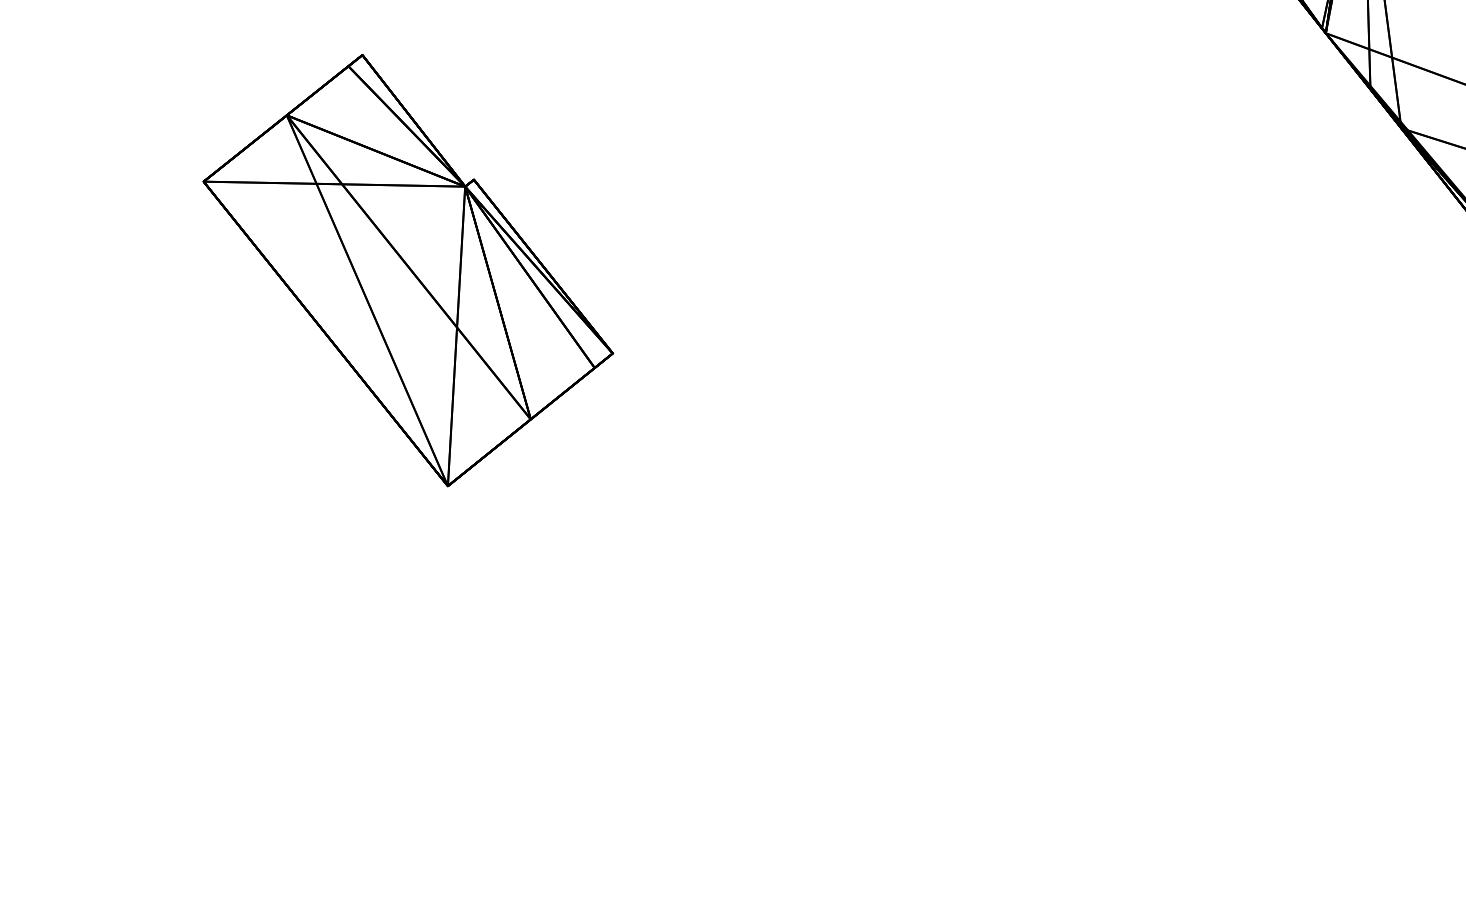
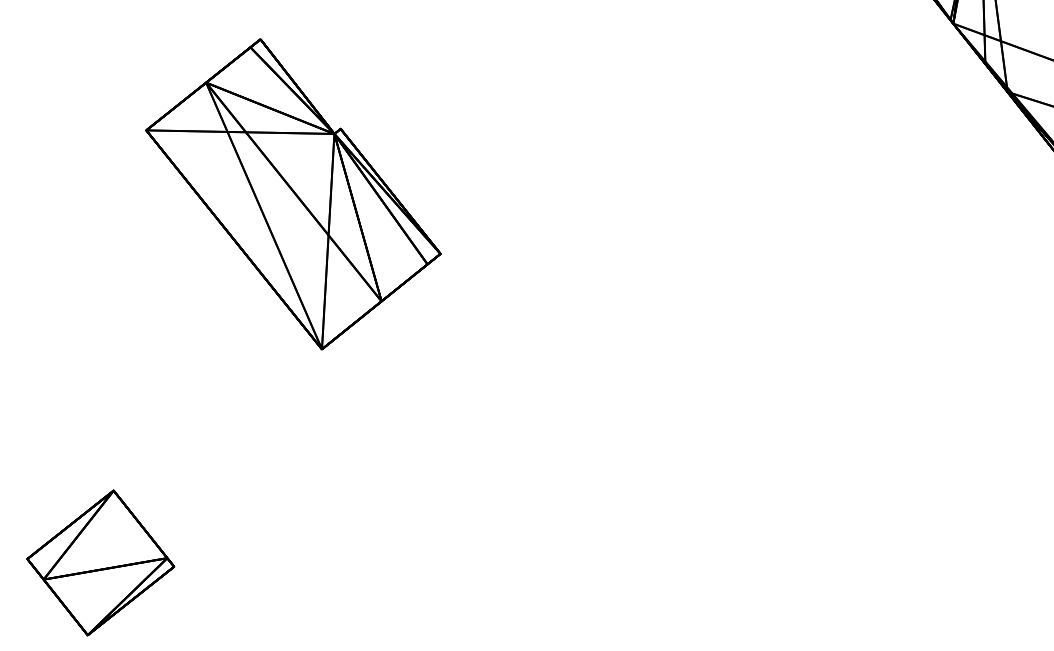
part: (140, 782) -> (100, 562), added

